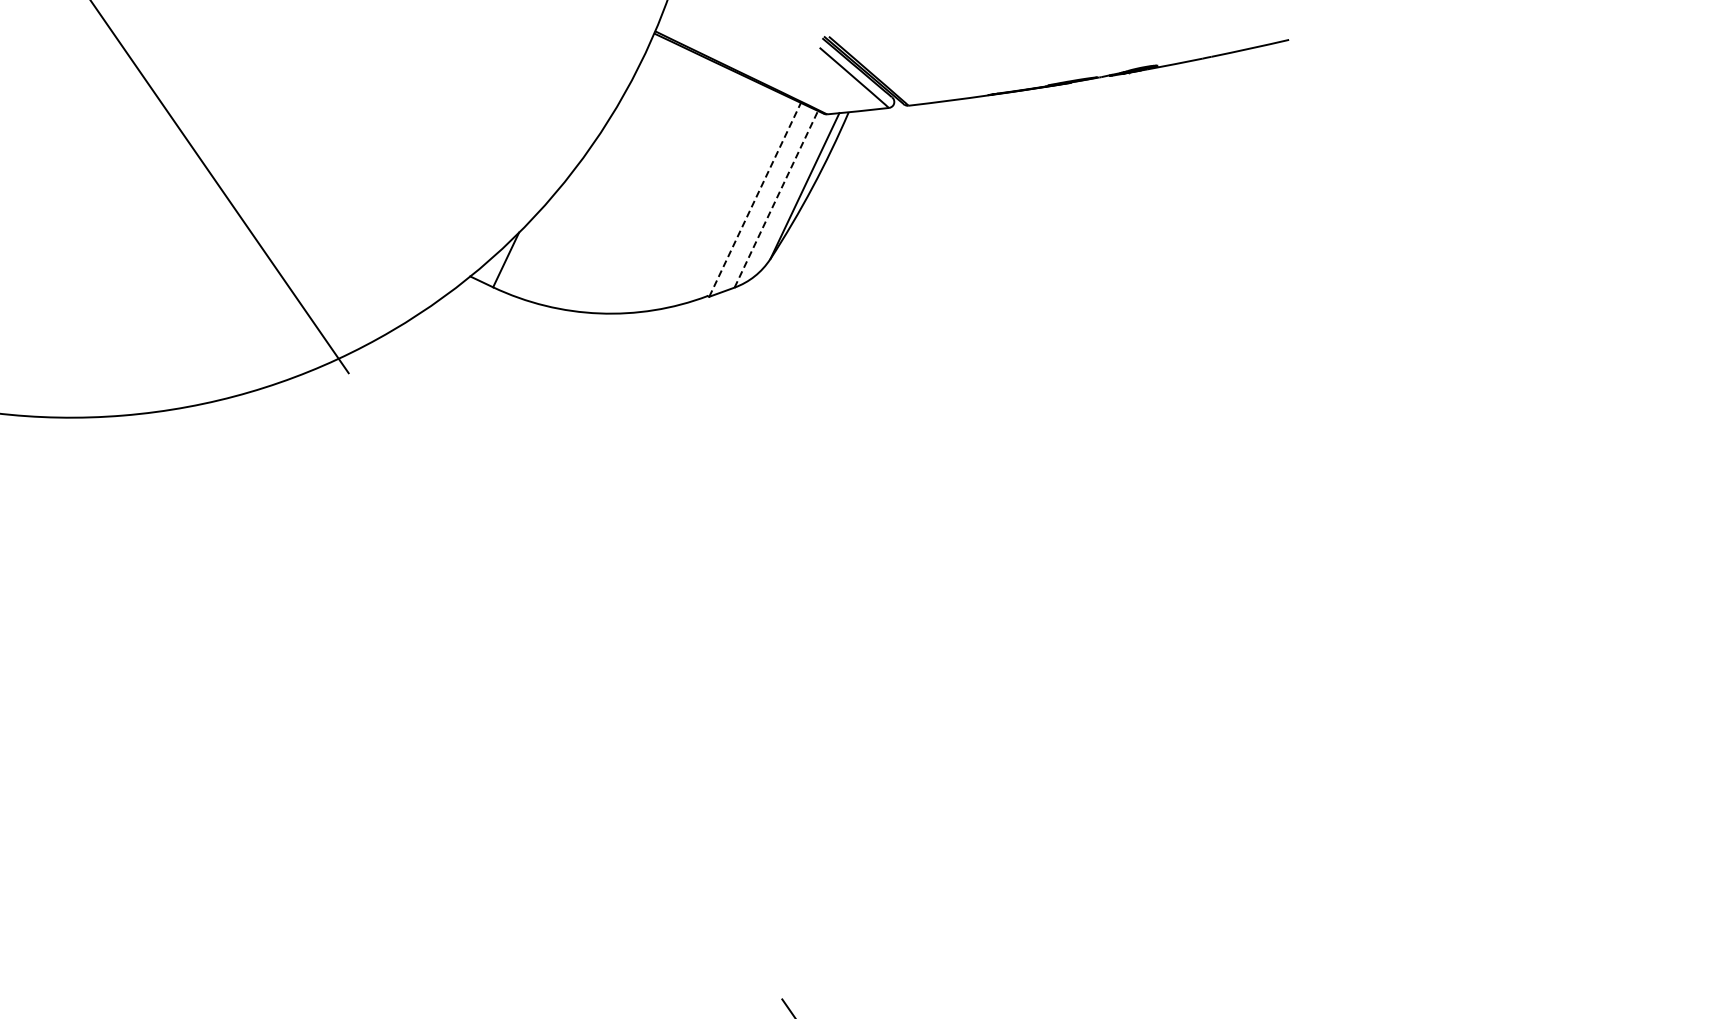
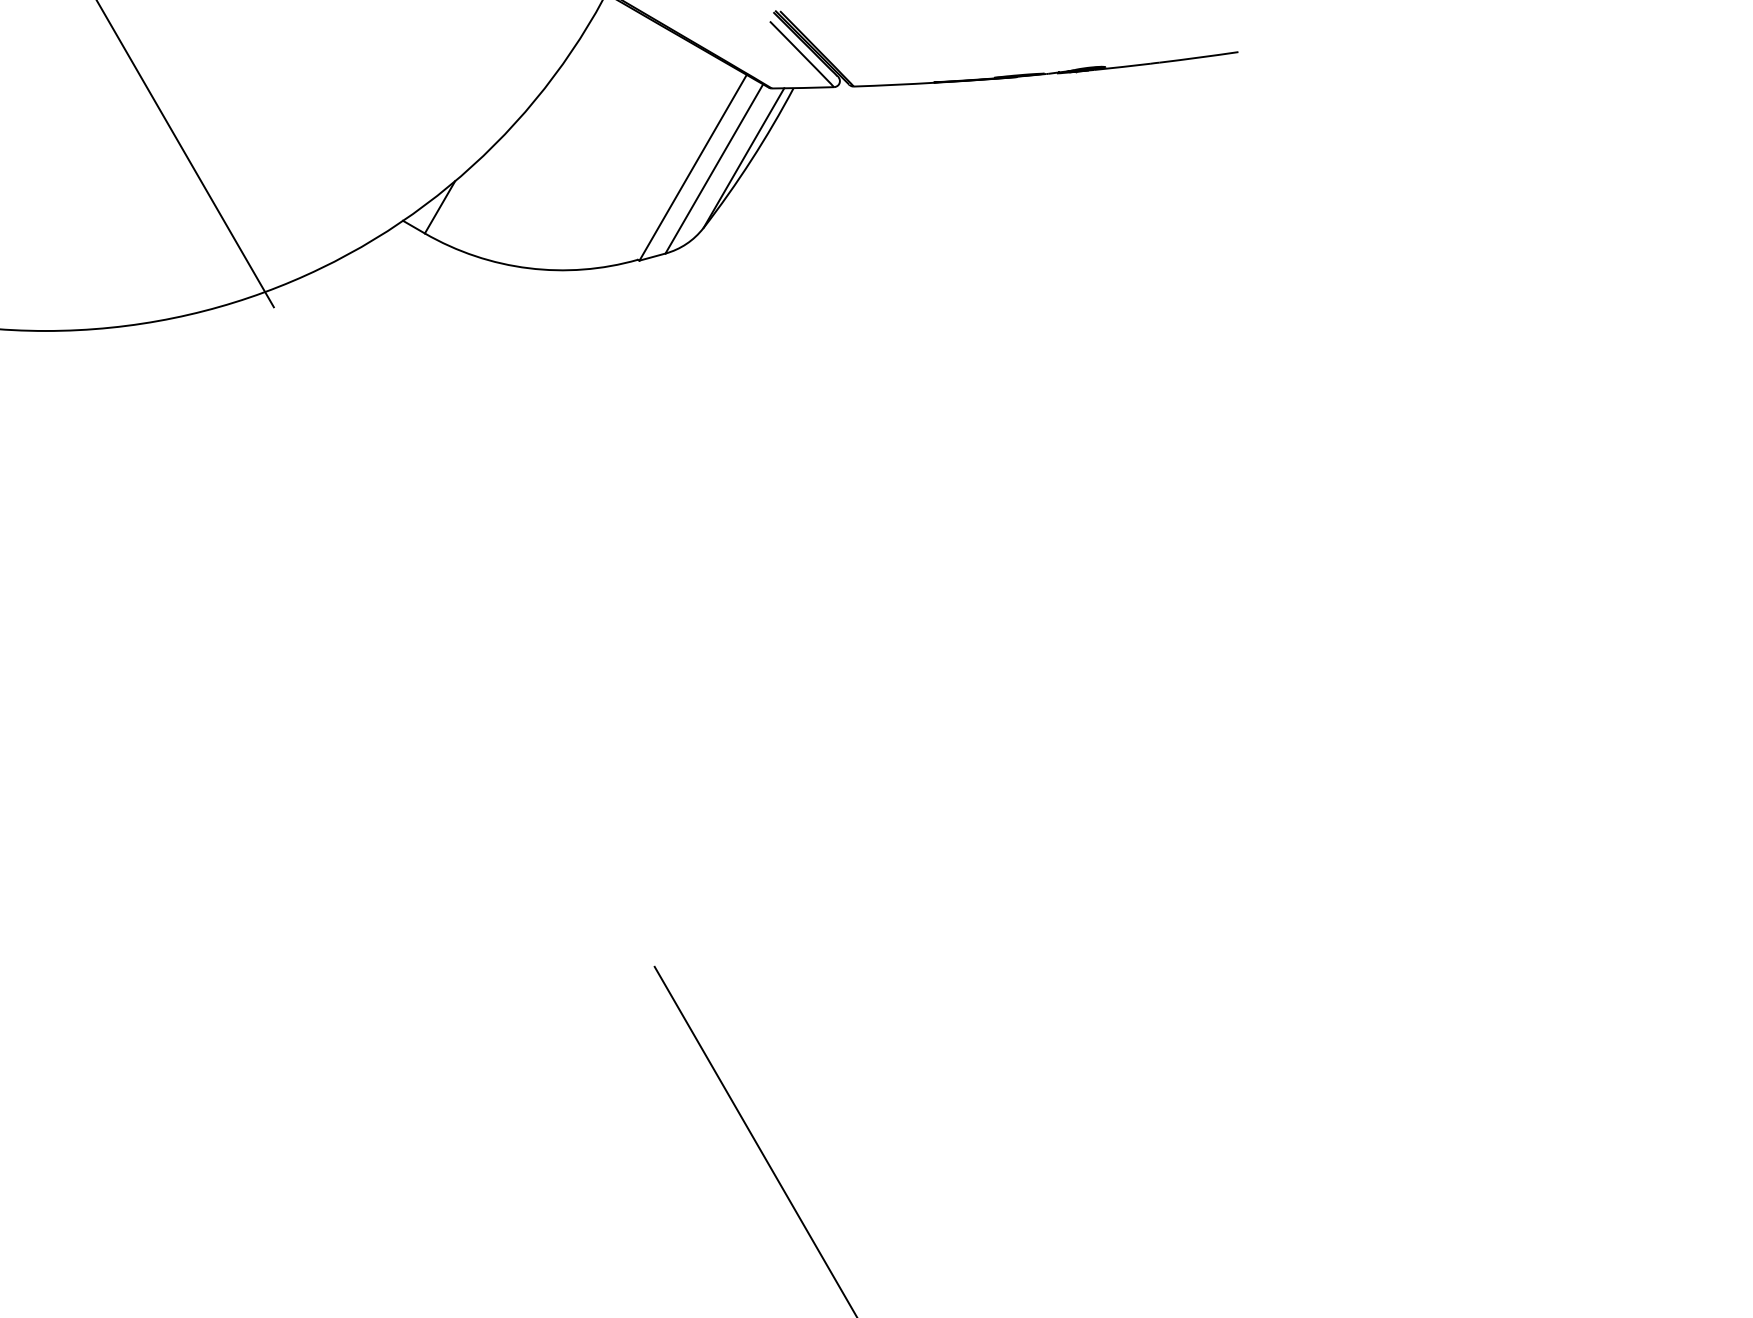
line: (755, 199) -> (693, 167), dashed -> solid
line: (776, 199) -> (714, 169), dashed -> solid

